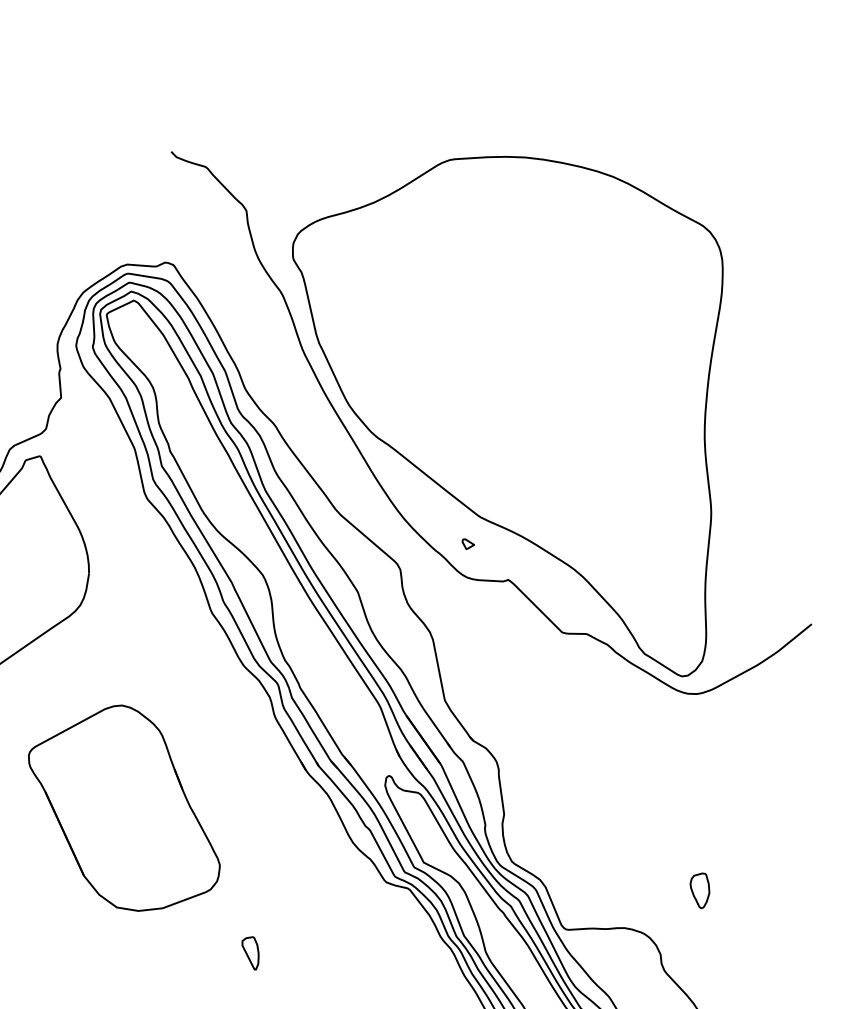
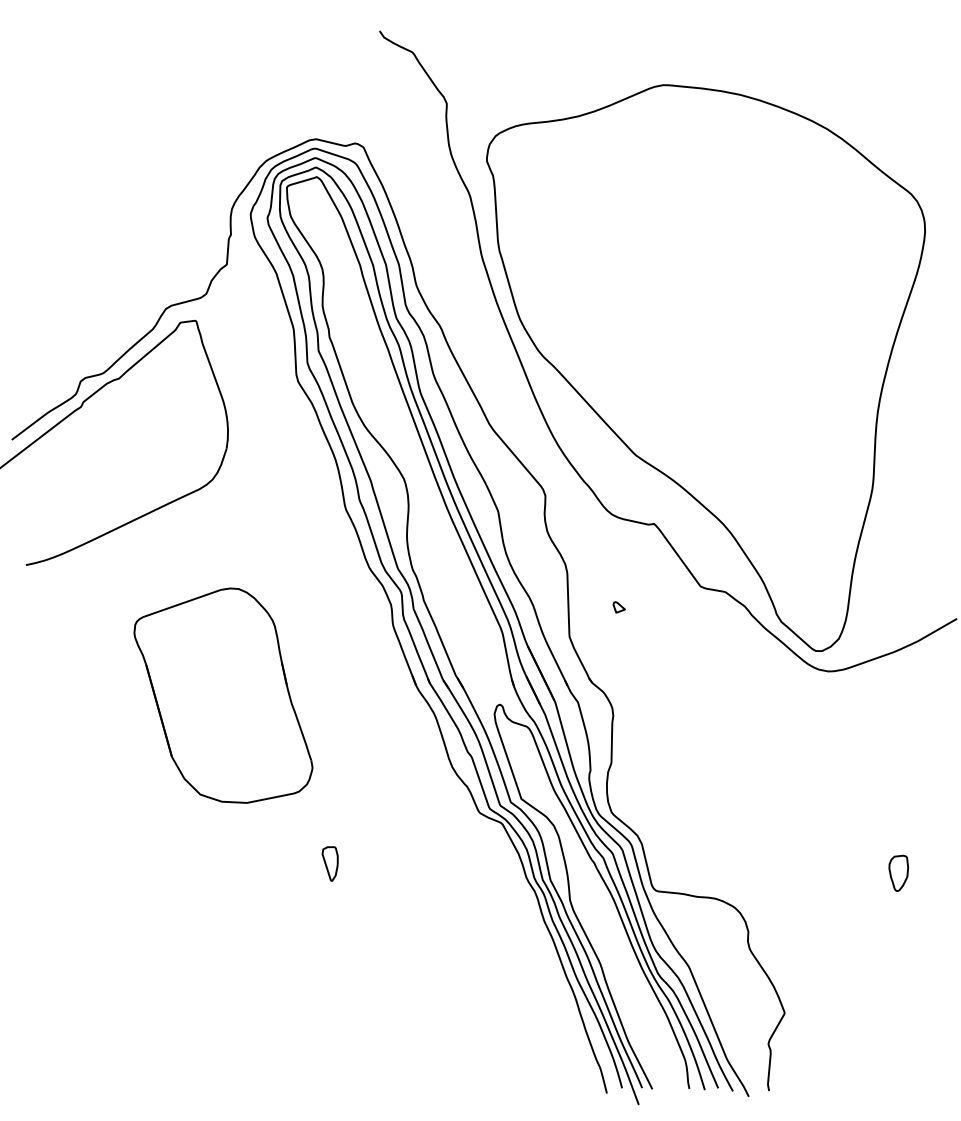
part: (467, 543) -> (618, 607), moved
part: (700, 890) -> (898, 872), moved

